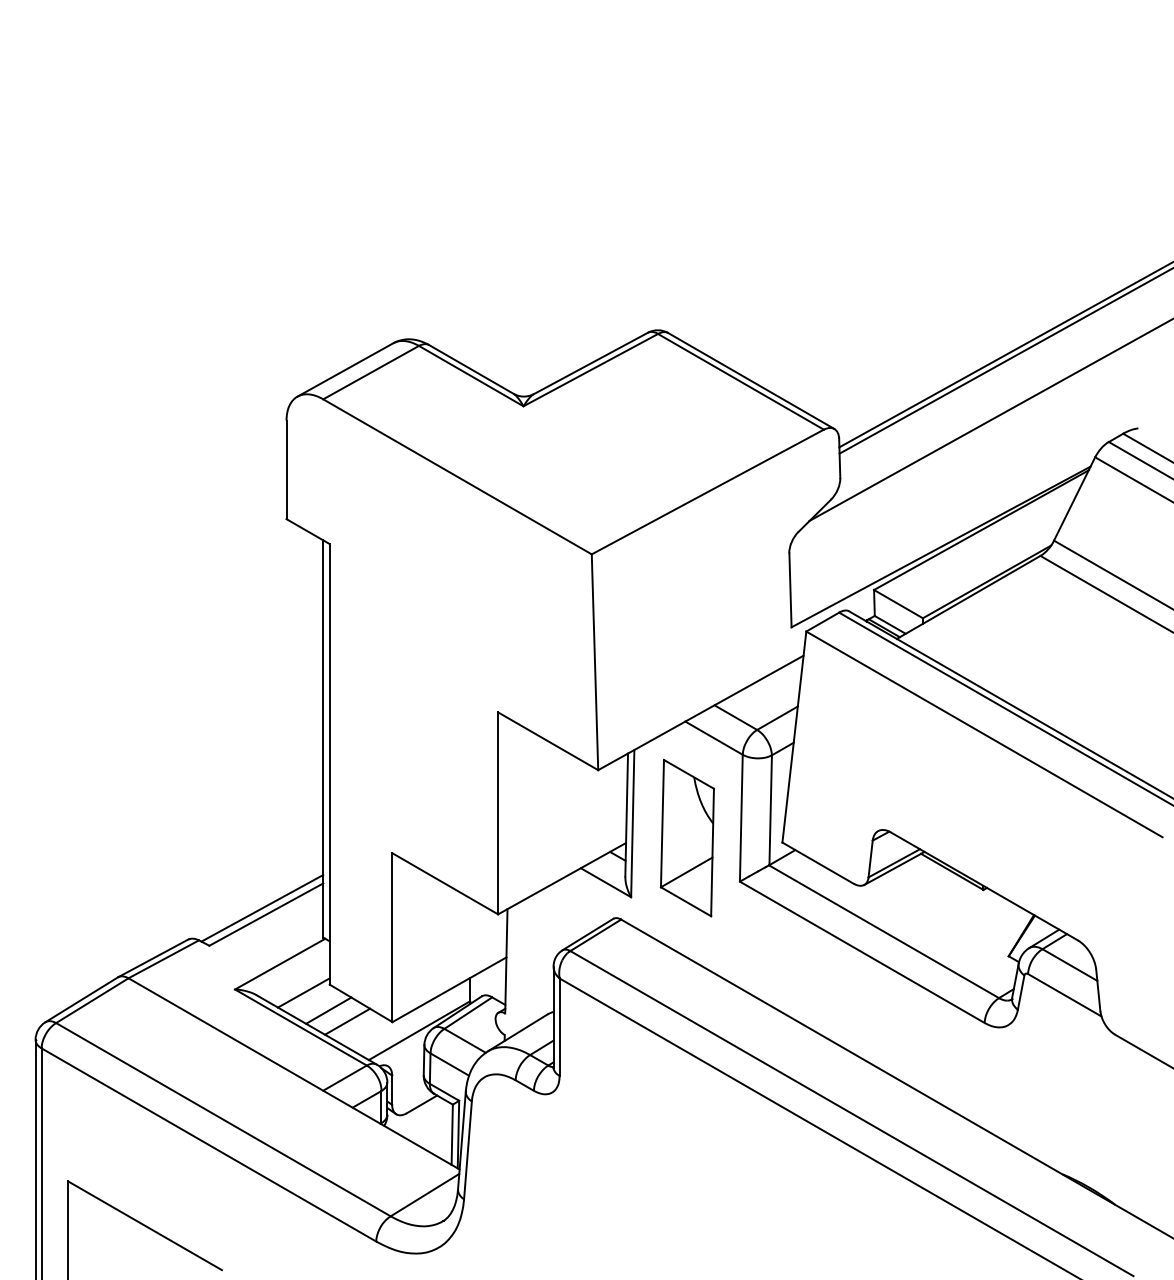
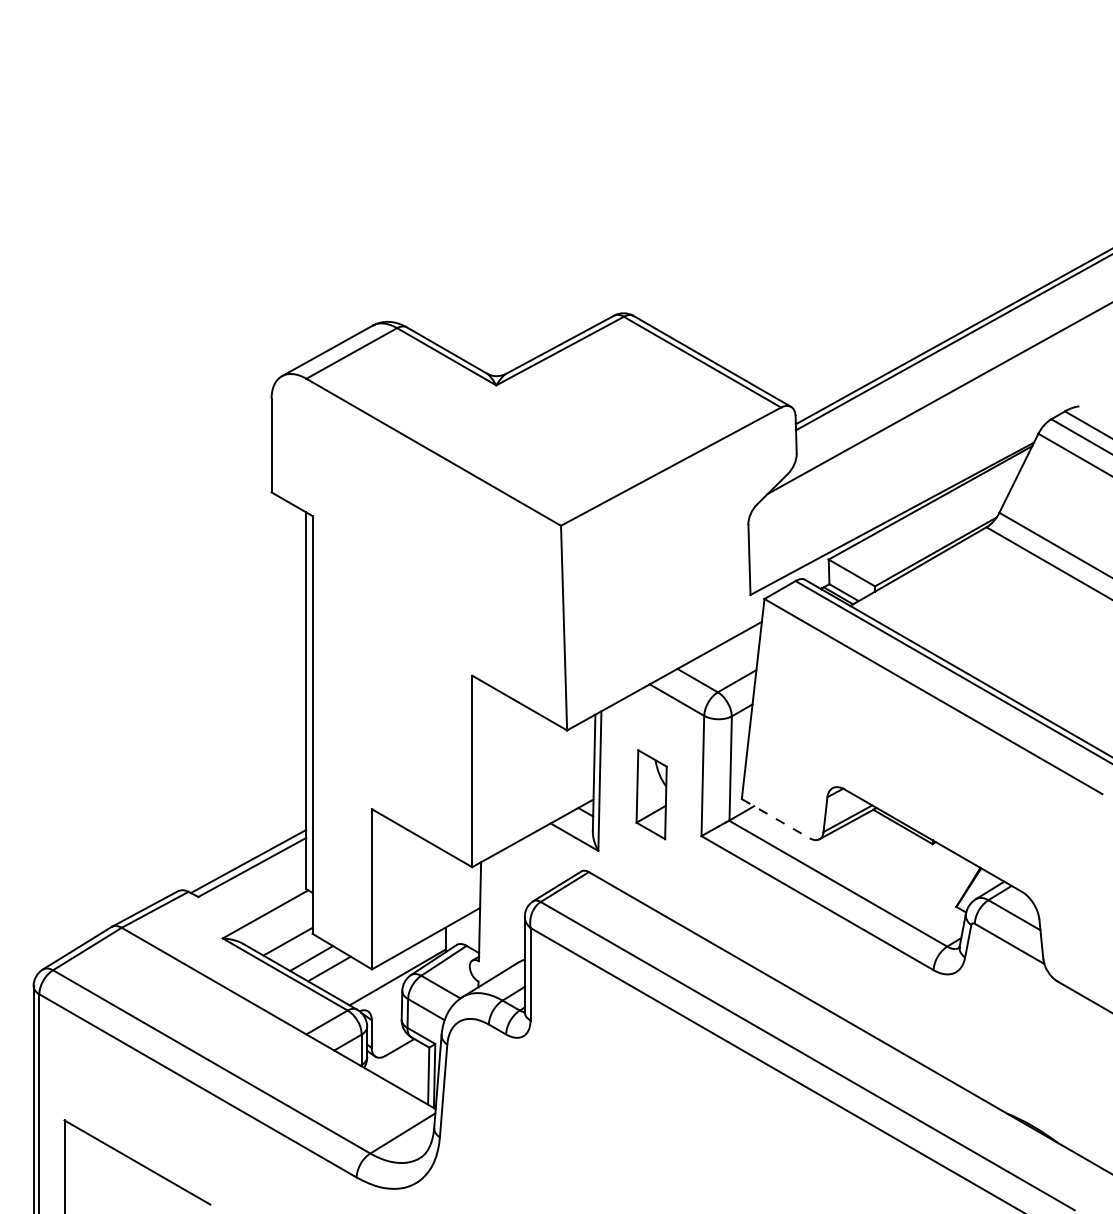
part: (687, 837) -> (651, 794), size x0.6
line: (818, 863) -> (776, 818), solid -> dashed

